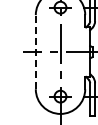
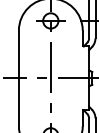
line: (35, 51) -> (18, 77), dashed -> solid

